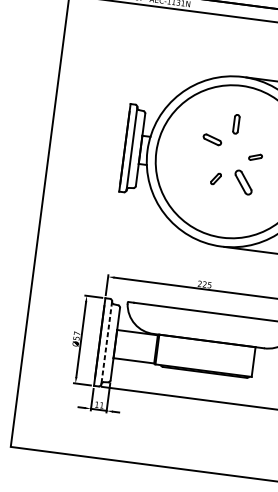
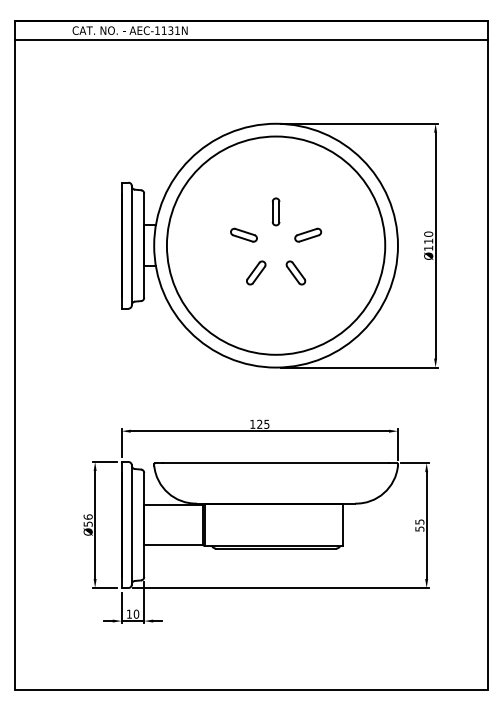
part: (236, 123) -> (275, 211), moved
part: (212, 139) -> (243, 234), moved
part: (255, 156) -> (308, 234), size x1.43
part: (216, 178) -> (256, 272), size x1.43
part: (243, 182) -> (295, 272), size x0.71
text: (199, 283) -> (252, 423), 225 -> 125
text: (76, 333) -> (87, 516), Ø57 -> Ø56
line: (106, 343) -> (131, 525), dashed -> solid
text: (101, 404) -> (136, 613), 11 -> 10

